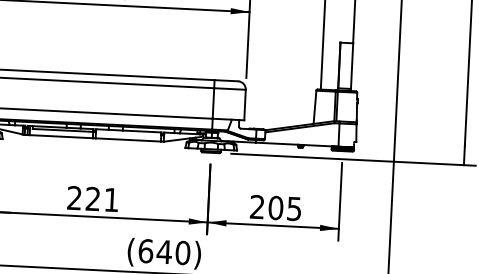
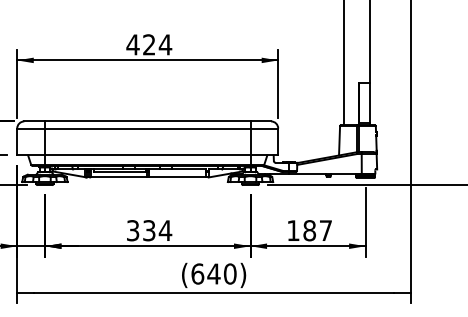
text: (93, 198) -> (149, 230), 221 -> 334
text: (275, 207) -> (309, 230), 205 -> 187

